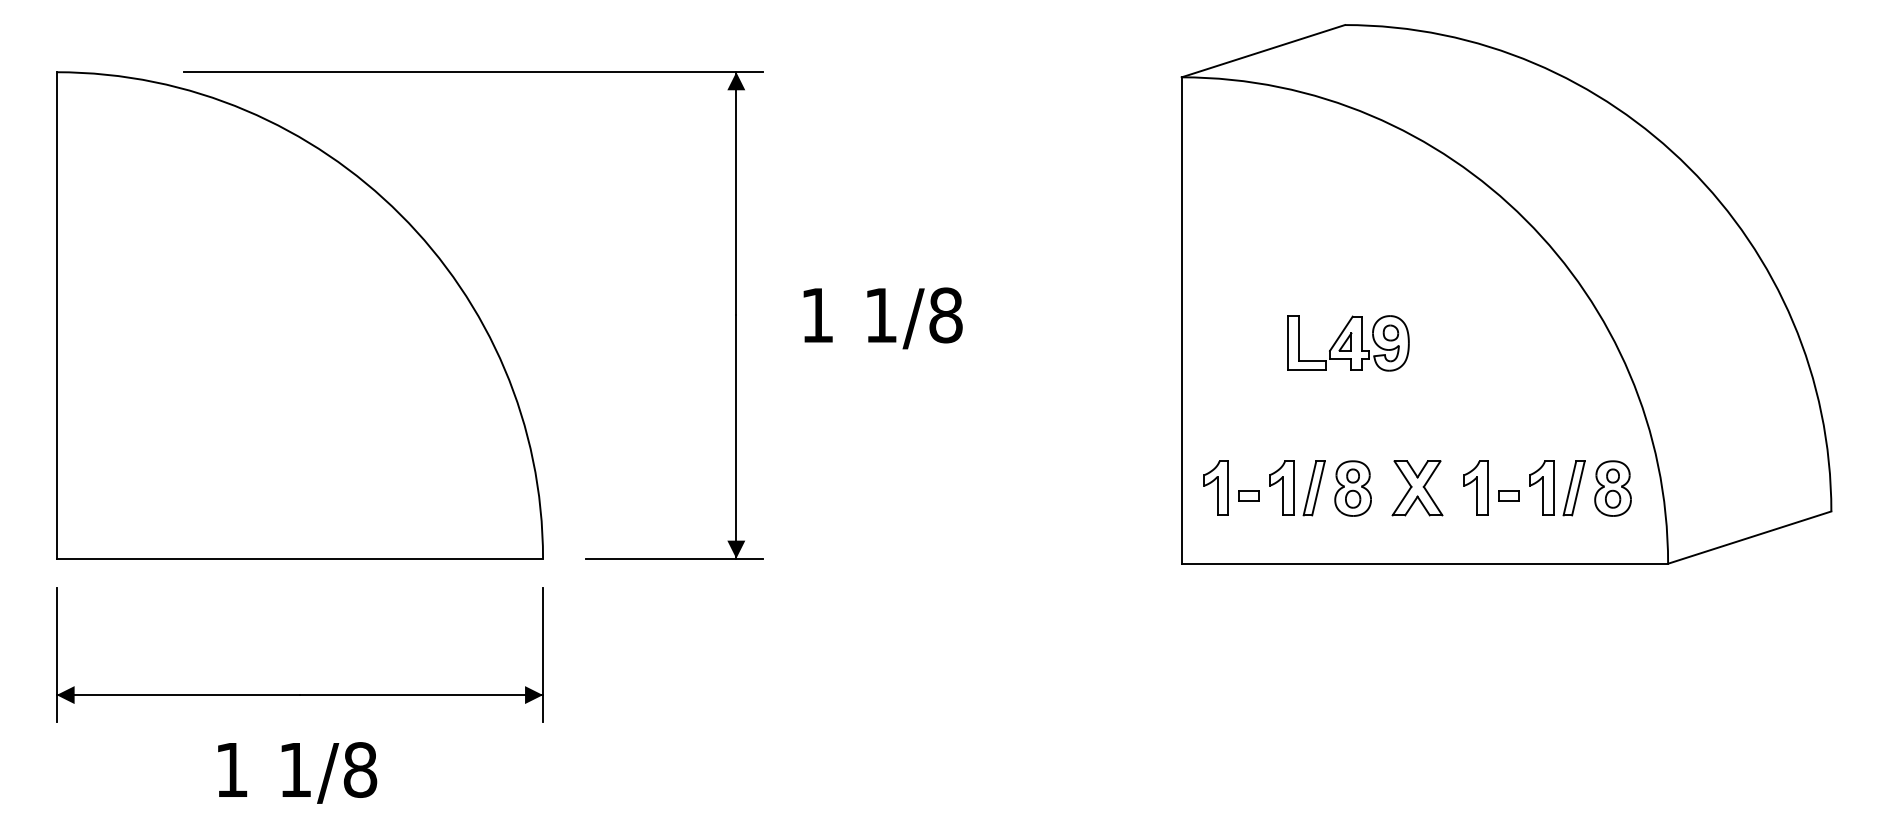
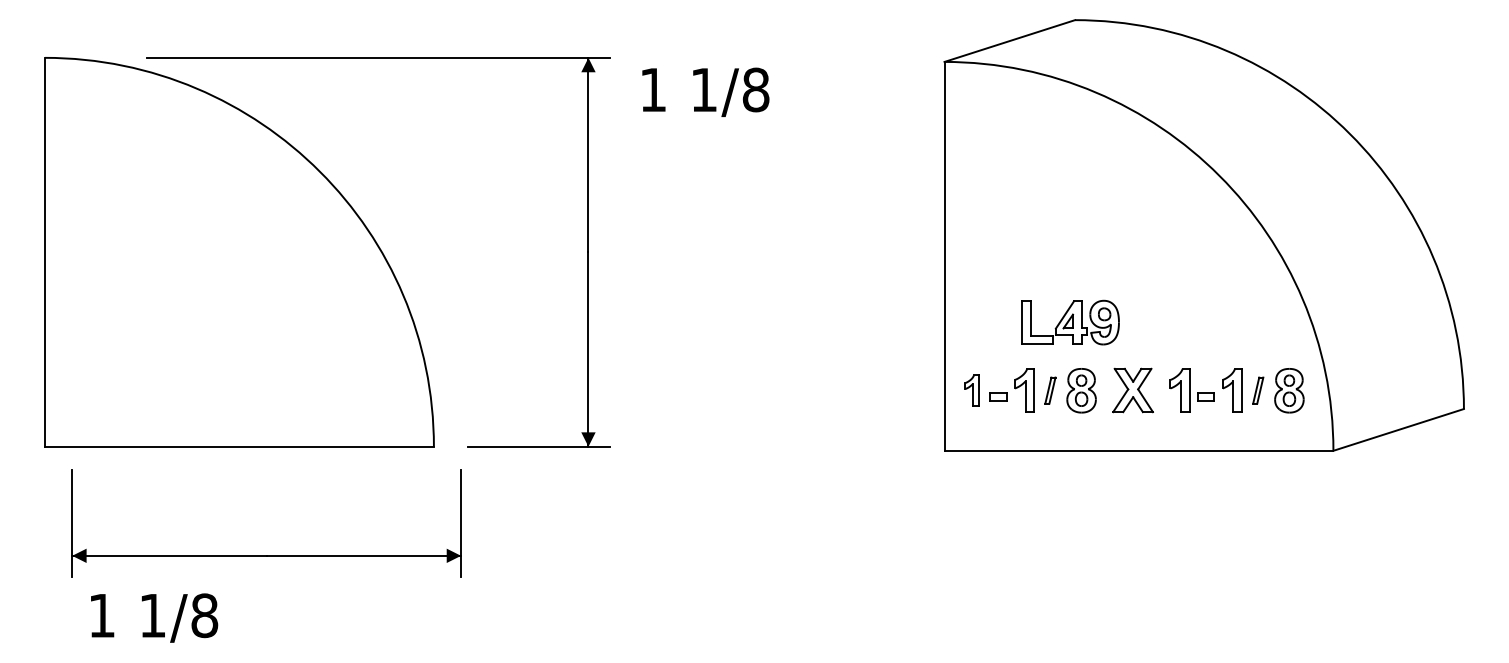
text: (882, 318) -> (705, 92), moved
part: (1348, 343) -> (1070, 322), moved
part: (1215, 487) -> (971, 389), size x0.7
part: (1313, 488) -> (1049, 390), size x0.6
part: (1573, 488) -> (1257, 390), size x0.6
part: (299, 694) -> (266, 555), moved
text: (297, 772) -> (154, 617), moved

